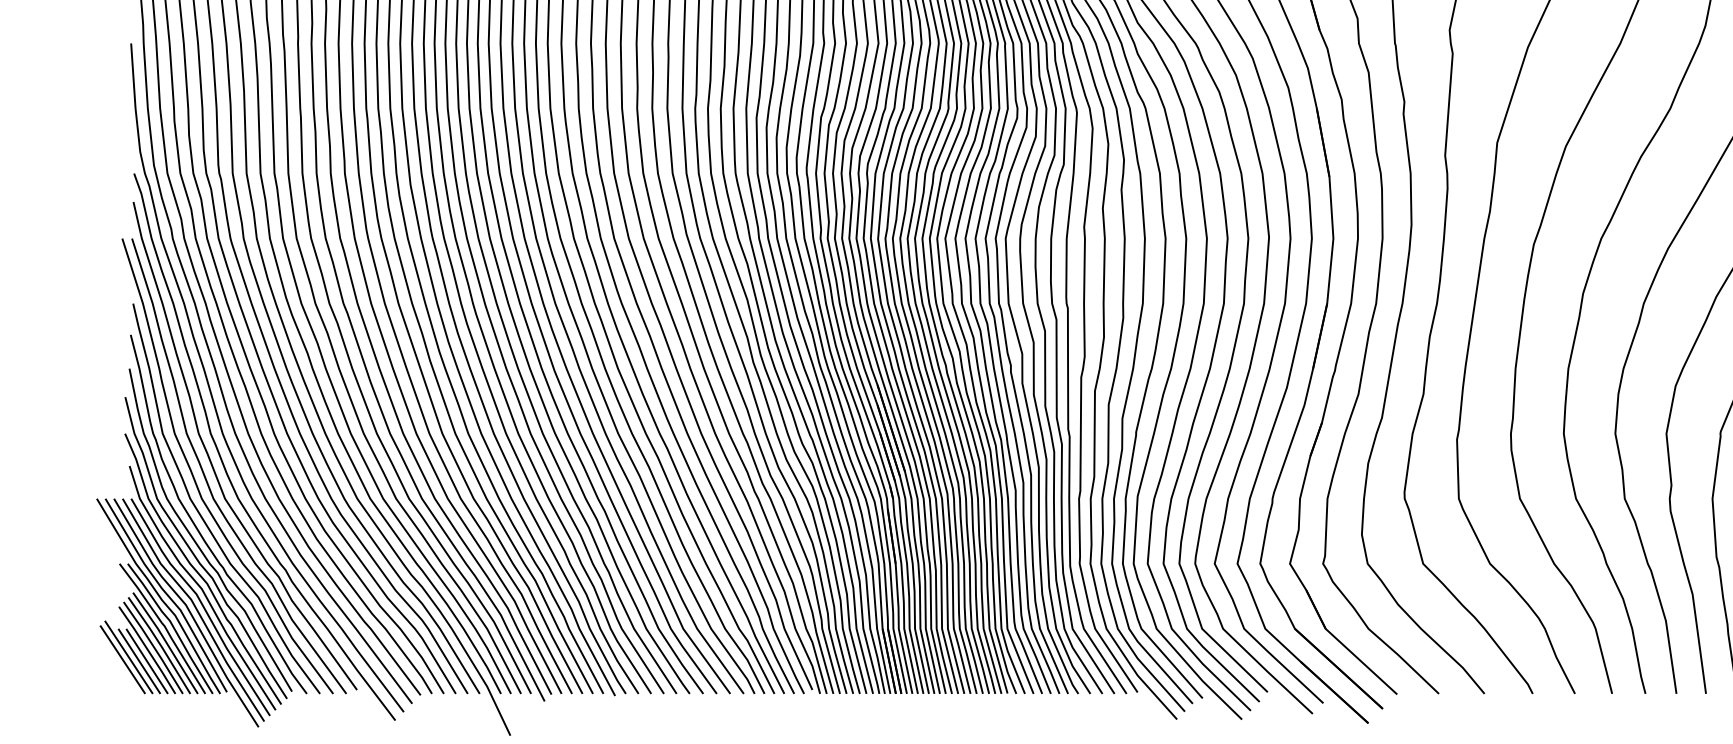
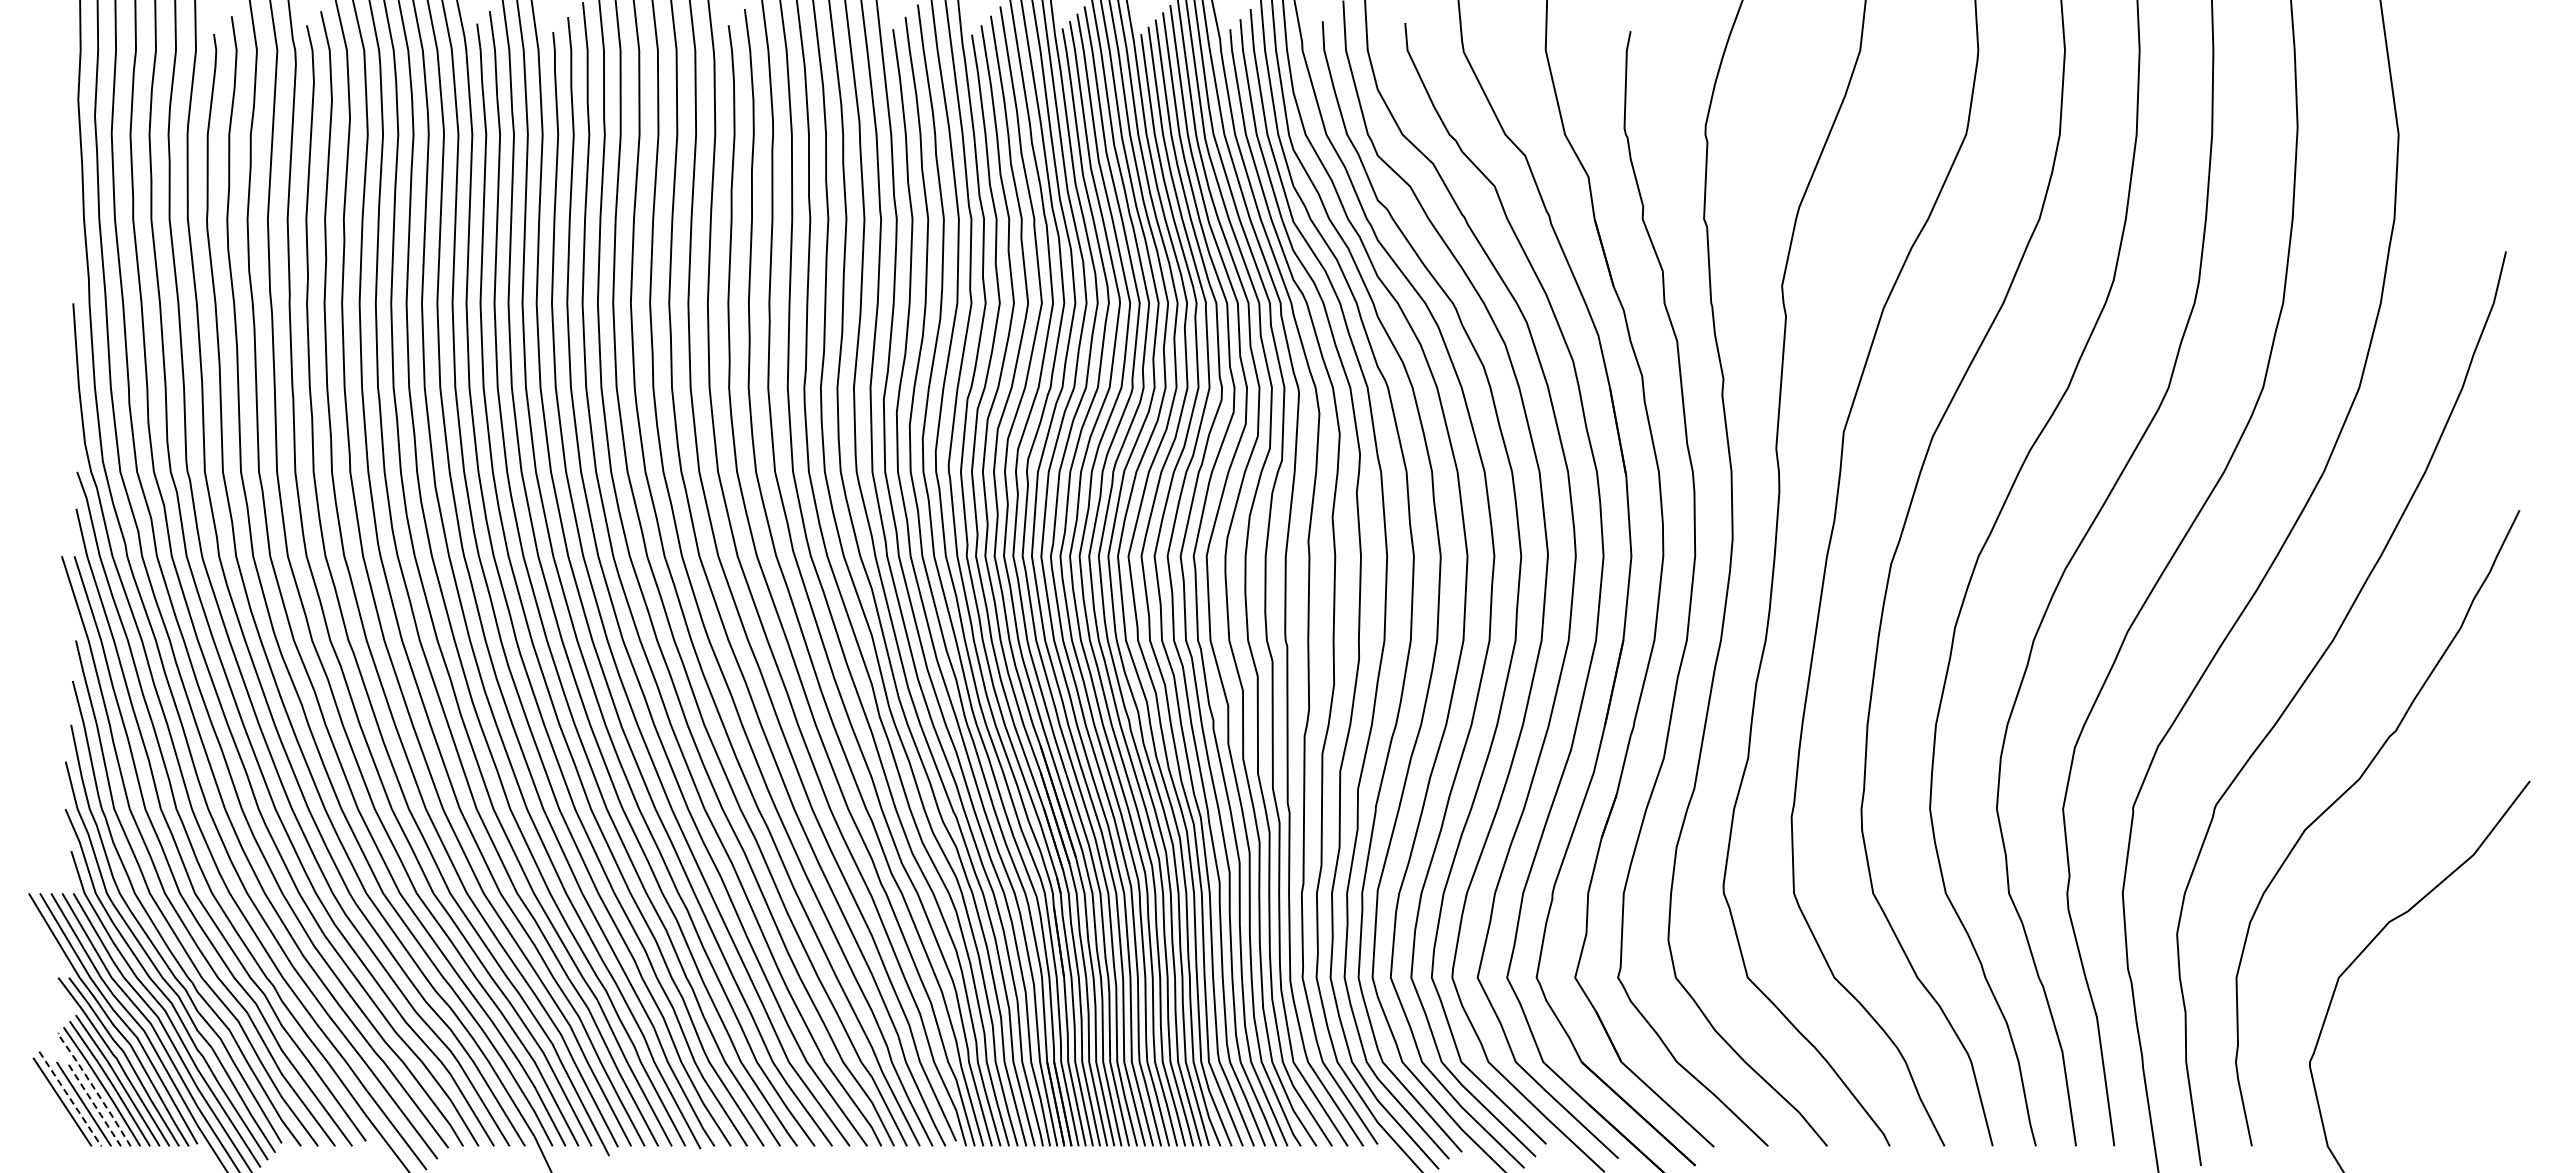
line: (147, 650) -> (94, 1089), solid -> dashed
line: (128, 657) -> (70, 1099), solid -> dashed
line: (146, 660) -> (93, 1103), solid -> dashed

